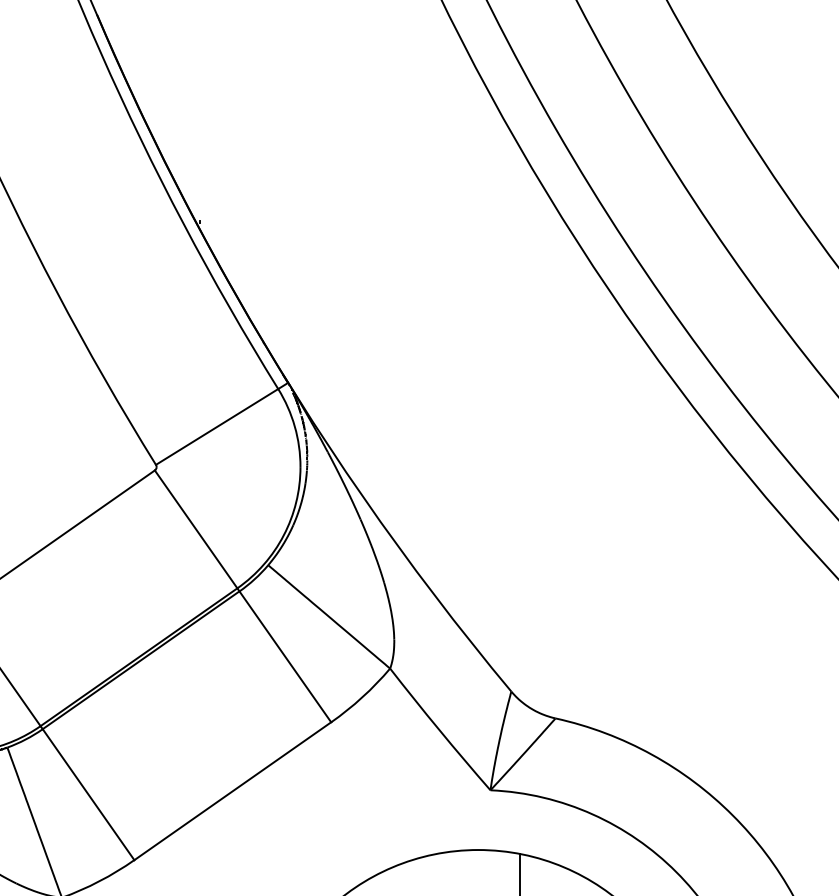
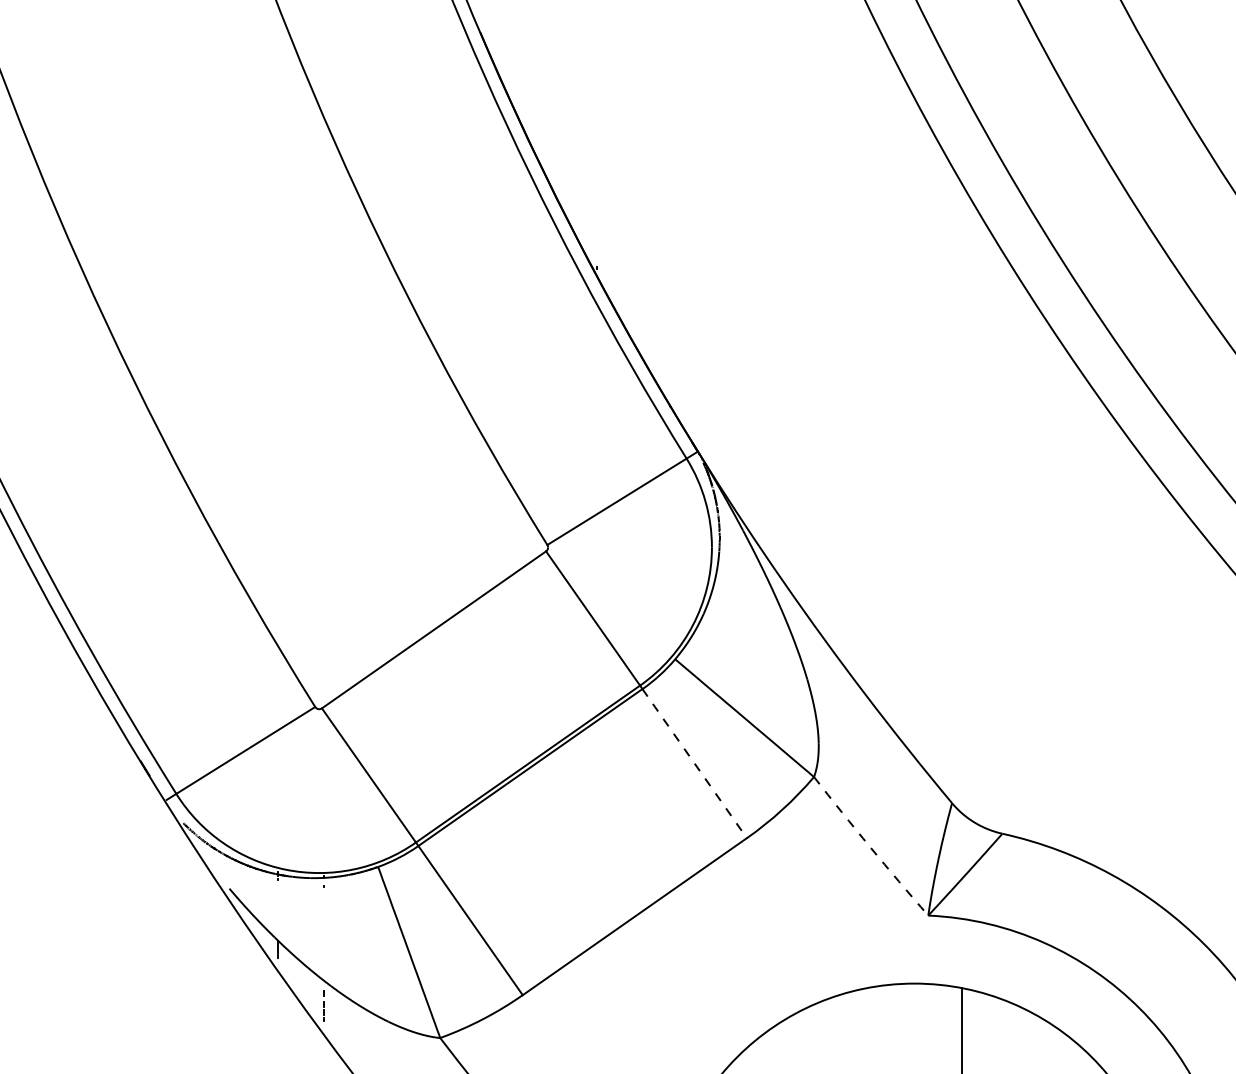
line: (285, 657) -> (694, 764), solid -> dashed
arc: (439, 730) -> (870, 847), solid -> dashed

